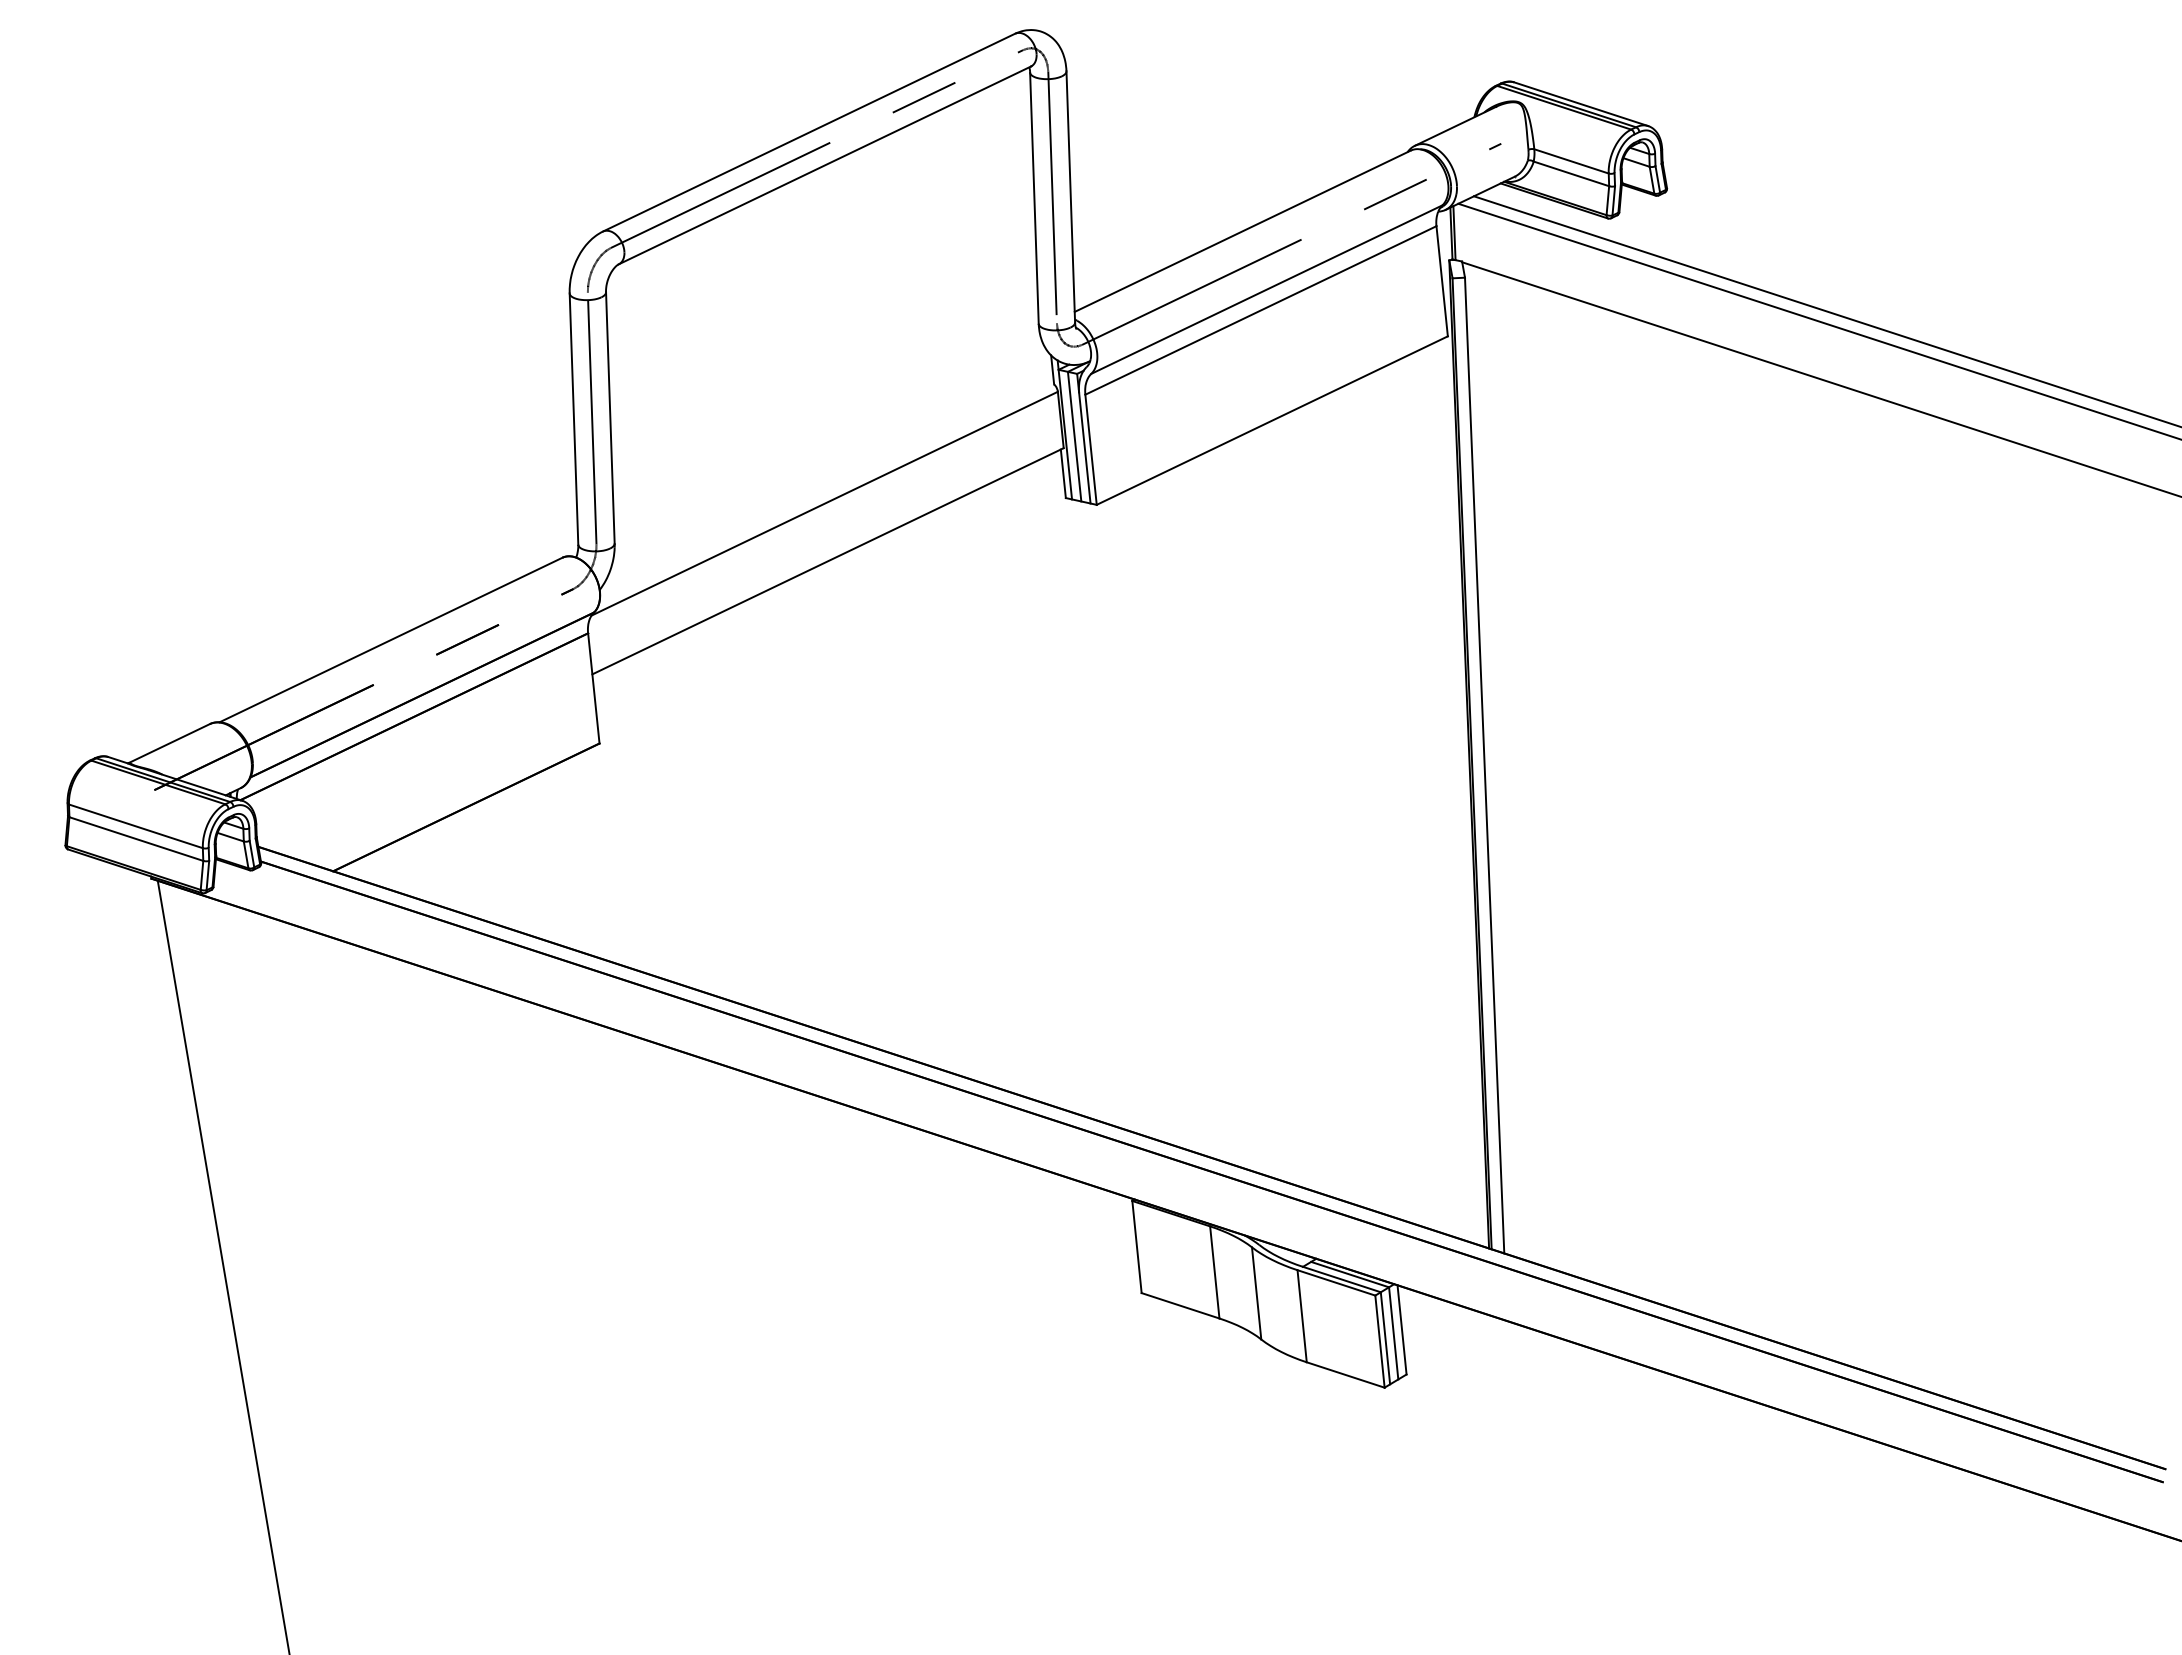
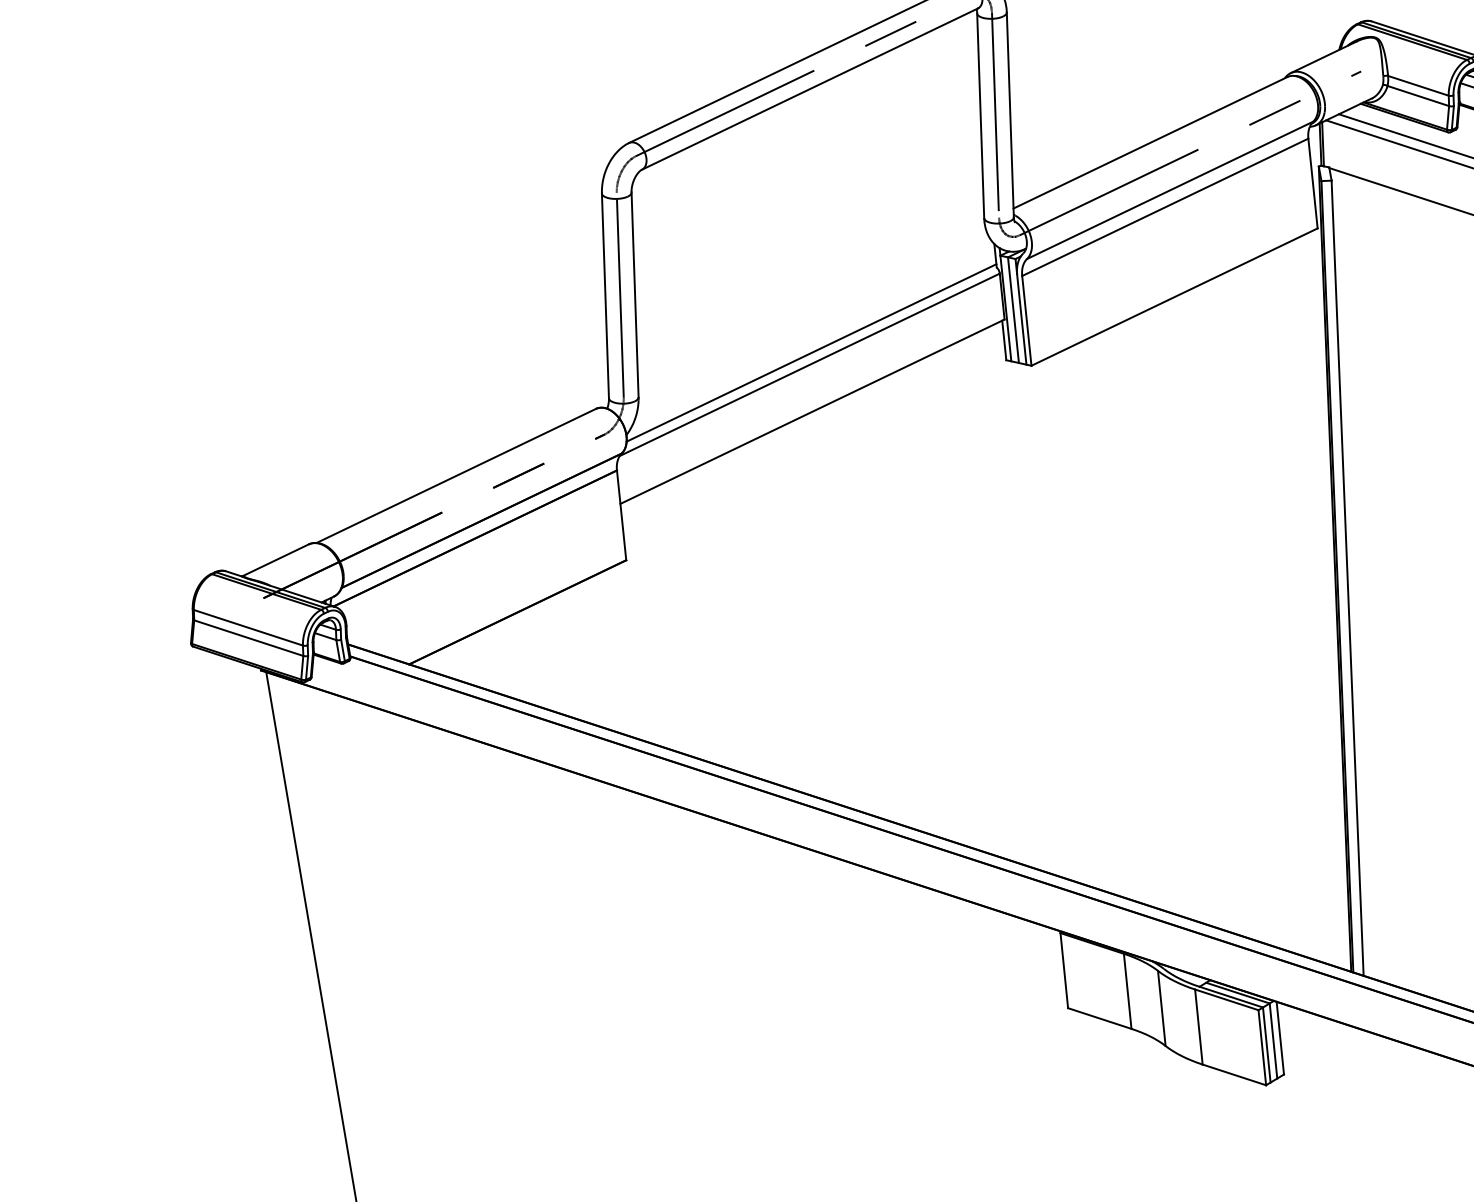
line: (826, 489) -> (811, 353), added

